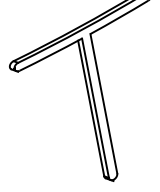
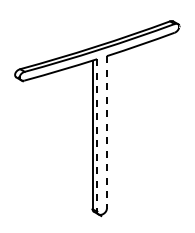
line: (103, 103) -> (106, 132), solid -> dashed
line: (95, 109) -> (97, 136), solid -> dashed

